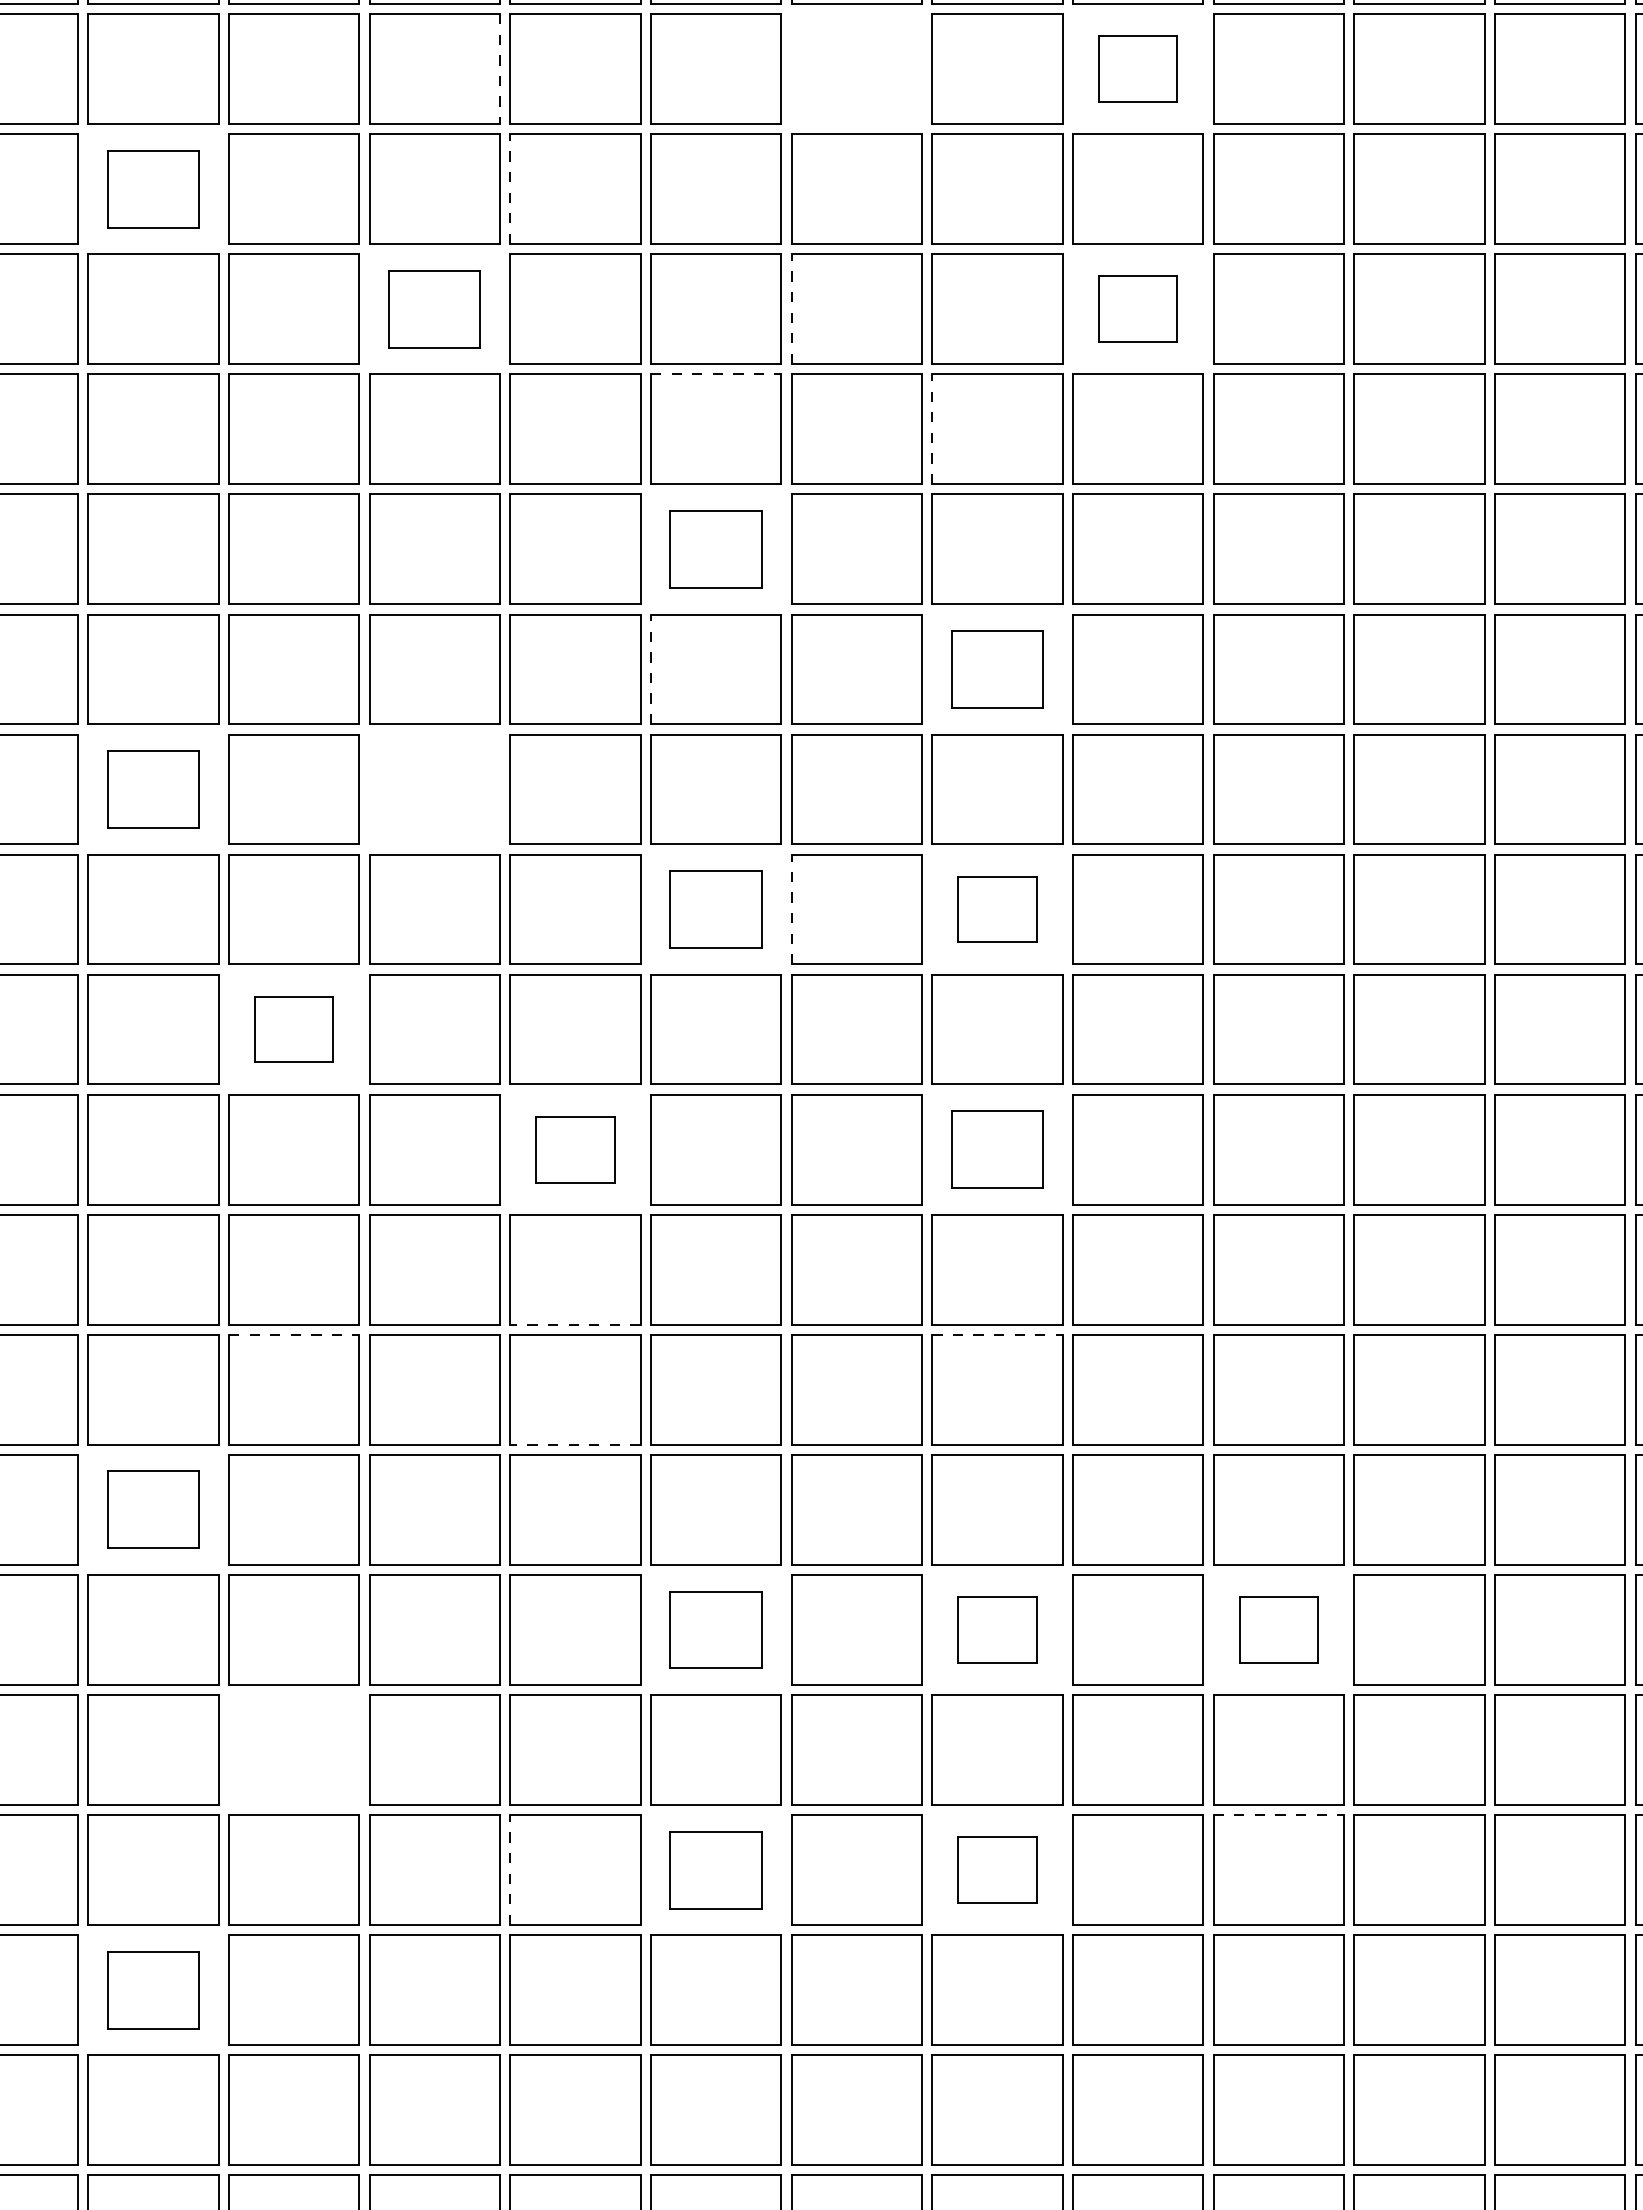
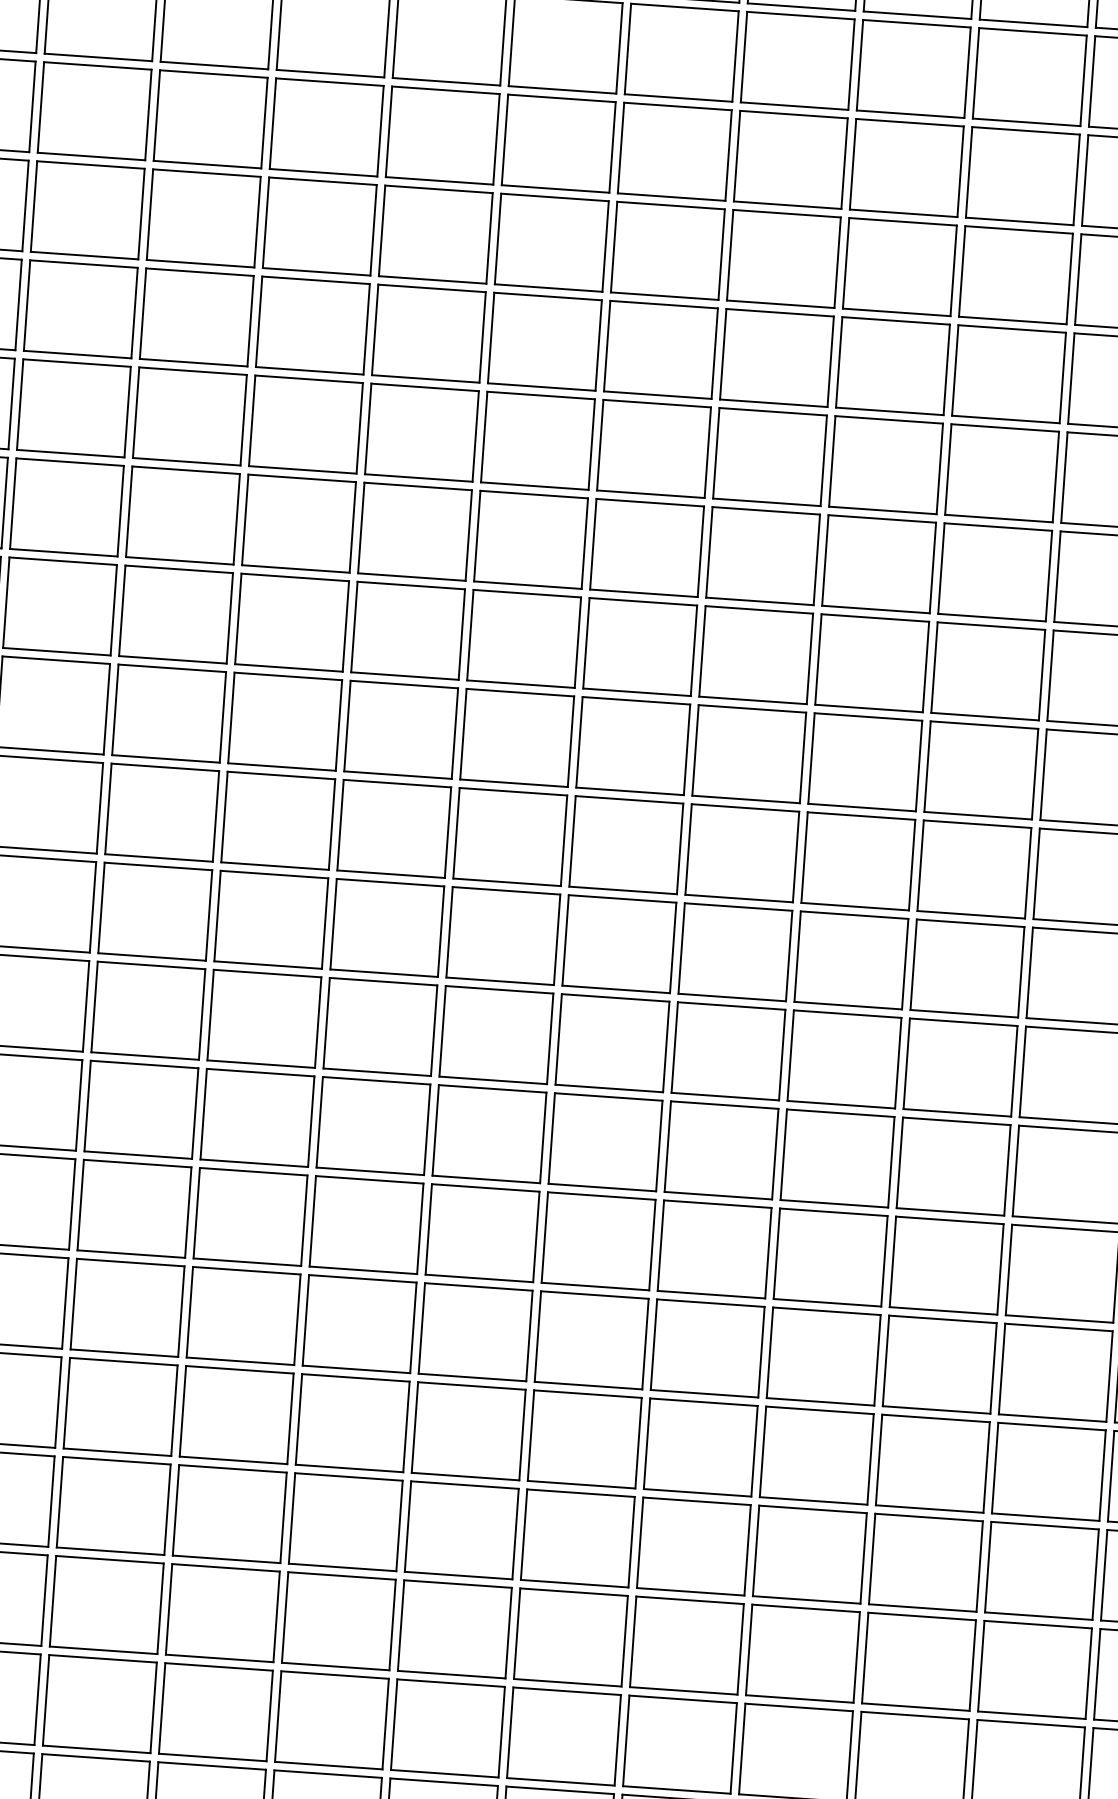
part: (856, 68) -> (790, 159), added
part: (1137, 68) -> (1022, 175), size x1.67
line: (499, 69) -> (496, 139), dashed -> solid
part: (153, 188) -> (203, 217), size x1.43
line: (510, 189) -> (498, 239), dashed -> solid
part: (434, 308) -> (428, 333), size x1.43
part: (1137, 308) -> (1008, 373), size x1.67
line: (791, 309) -> (723, 354), dashed -> solid
line: (716, 374) -> (657, 403), dashed -> solid
line: (932, 429) -> (832, 461), dashed -> solid
part: (715, 548) -> (646, 547), size x1.43
line: (650, 669) -> (586, 643), dashed -> solid
part: (997, 669) -> (872, 663), size x1.43
part: (153, 789) -> (169, 713), size x1.43
part: (434, 789) -> (400, 729), added
part: (715, 909) -> (625, 845), size x1.43
line: (791, 909) -> (688, 849), dashed -> solid
part: (997, 909) -> (858, 861), size x1.67
part: (293, 1029) -> (270, 919), size x1.67
part: (575, 1149) -> (496, 1034), size x1.67
part: (997, 1149) -> (844, 1059), size x1.43
line: (574, 1324) -> (485, 1179), dashed -> solid
line: (294, 1334) -> (254, 1171), dashed -> solid
line: (997, 1334) -> (833, 1211), dashed -> solid
line: (574, 1444) -> (478, 1278), dashed -> solid
part: (153, 1509) -> (127, 1307), size x1.43
part: (715, 1629) -> (584, 1438), size x1.43
part: (997, 1629) -> (816, 1455), size x1.67
part: (1278, 1629) -> (1048, 1471), size x1.67
part: (293, 1749) -> (229, 1513), added
line: (1279, 1815) -> (1038, 1624), dashed -> solid
part: (715, 1869) -> (570, 1636), size x1.43
part: (997, 1869) -> (803, 1653), size x1.67
line: (510, 1870) -> (401, 1625), dashed -> solid
part: (153, 1989) -> (99, 1703), size x1.43

